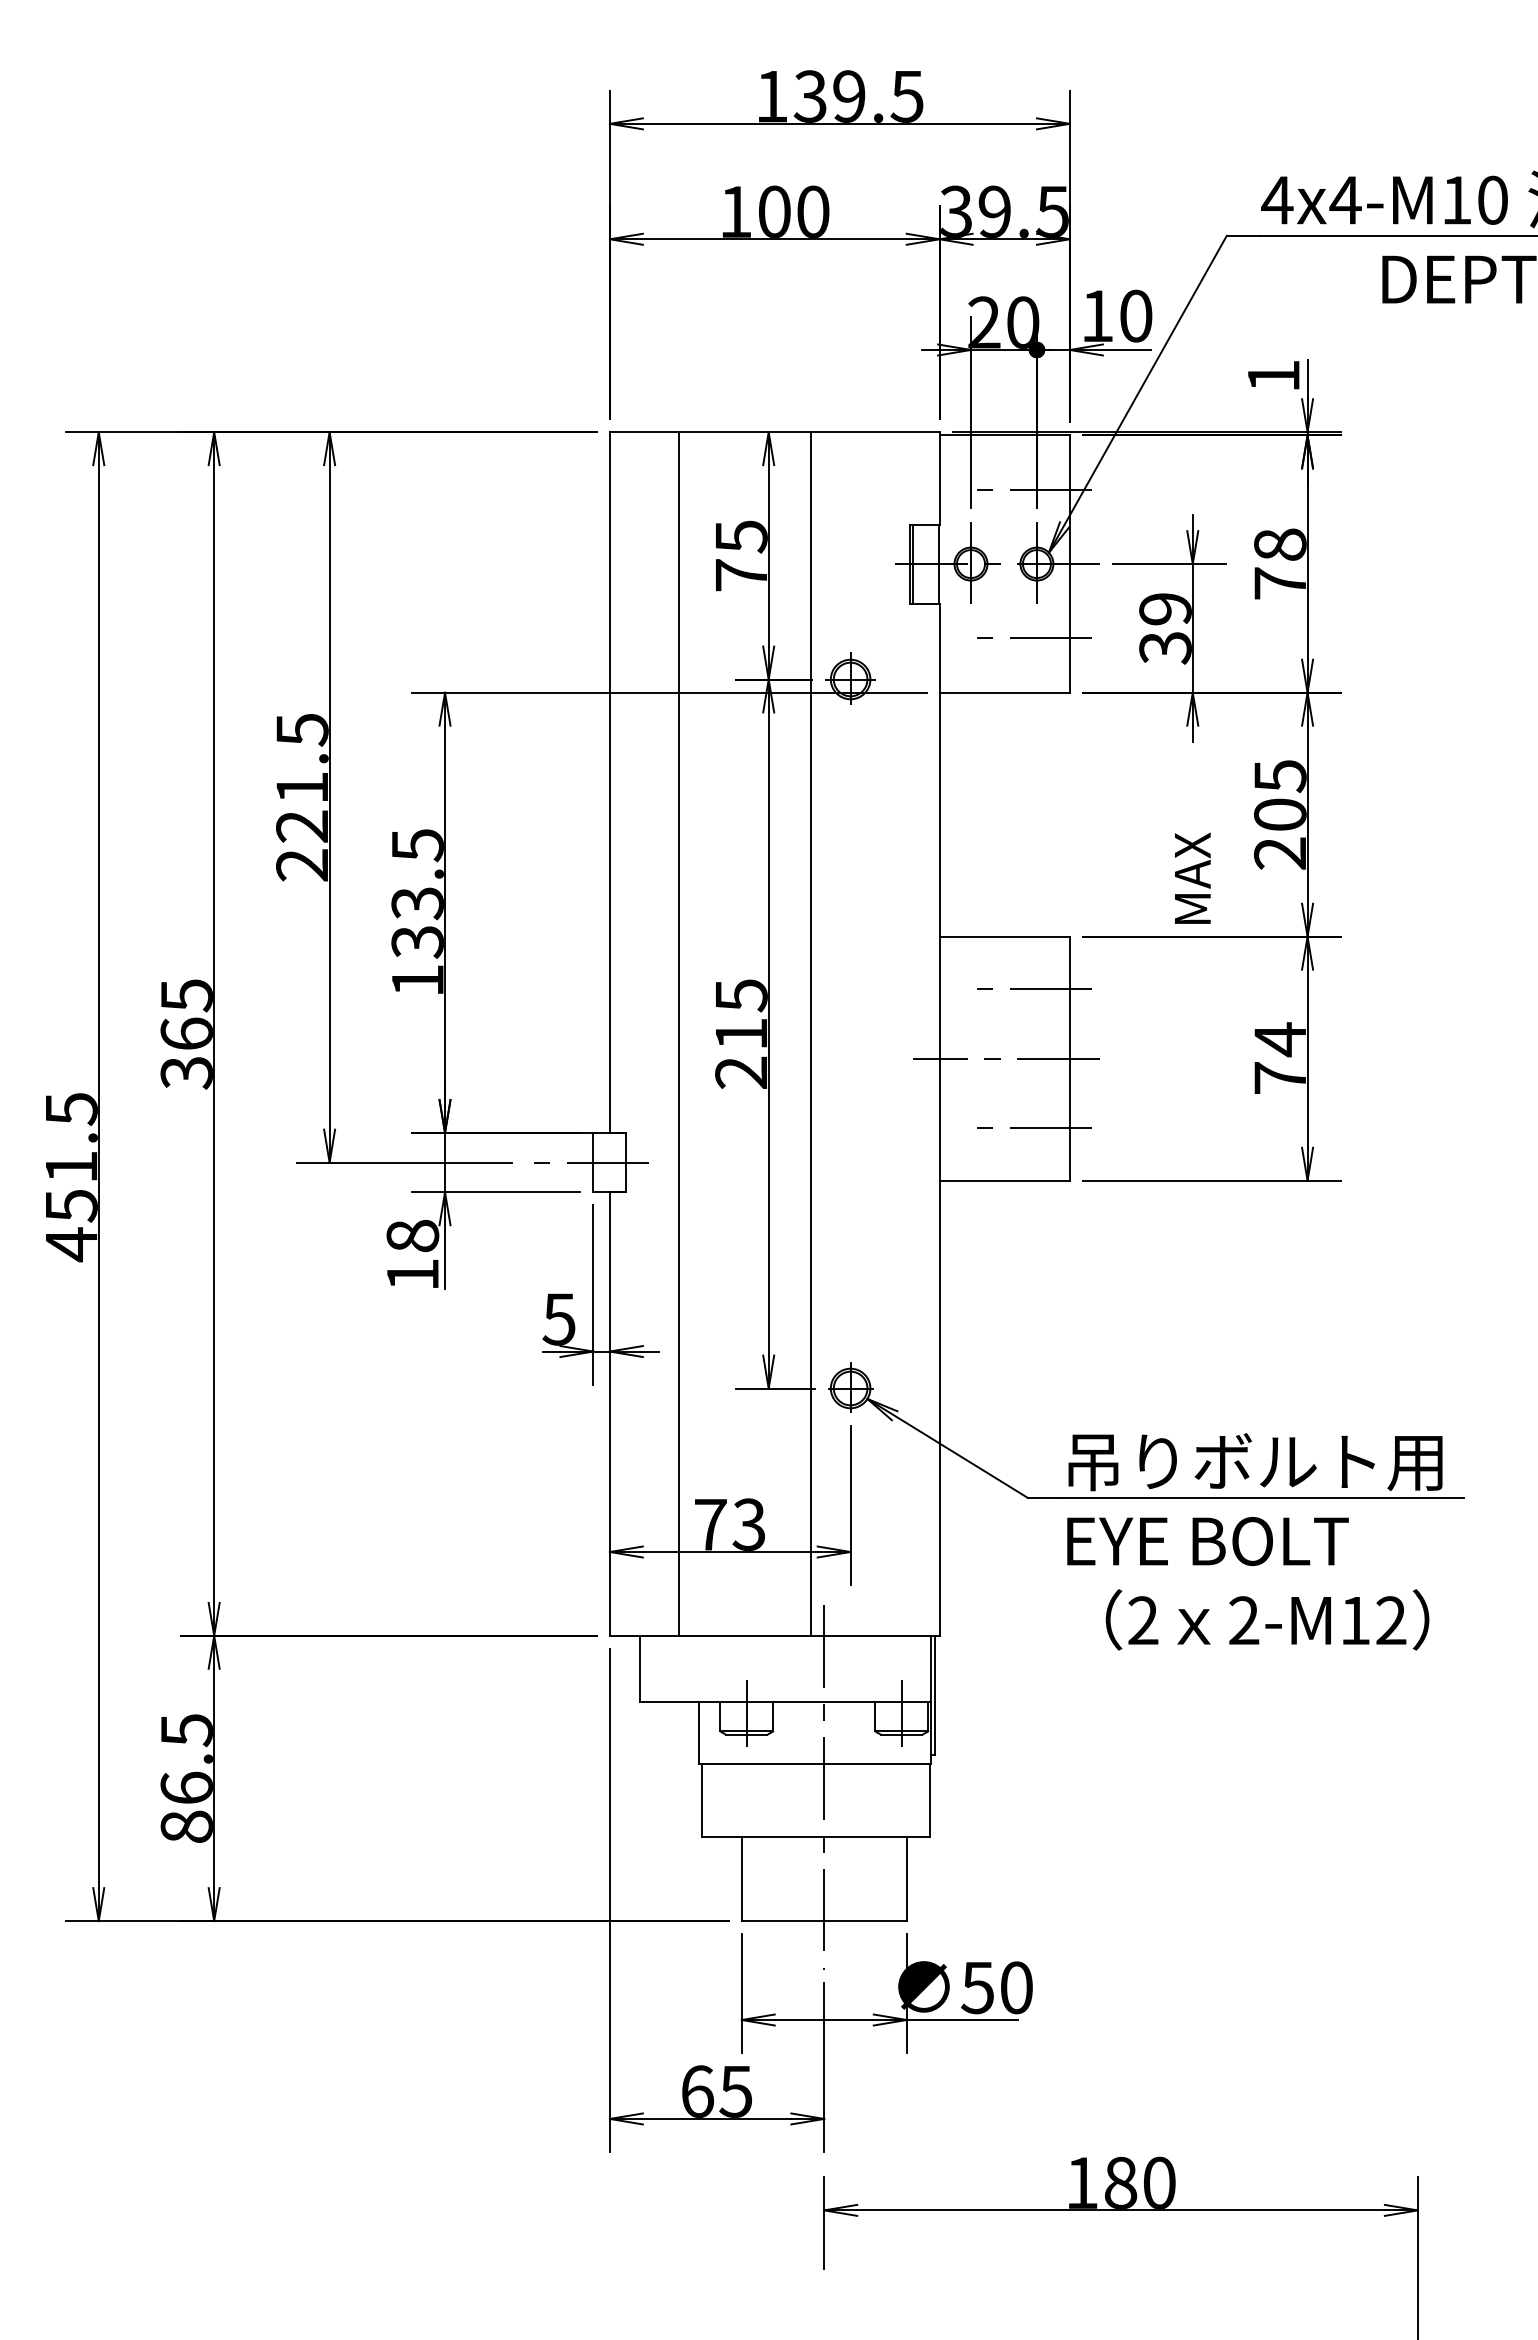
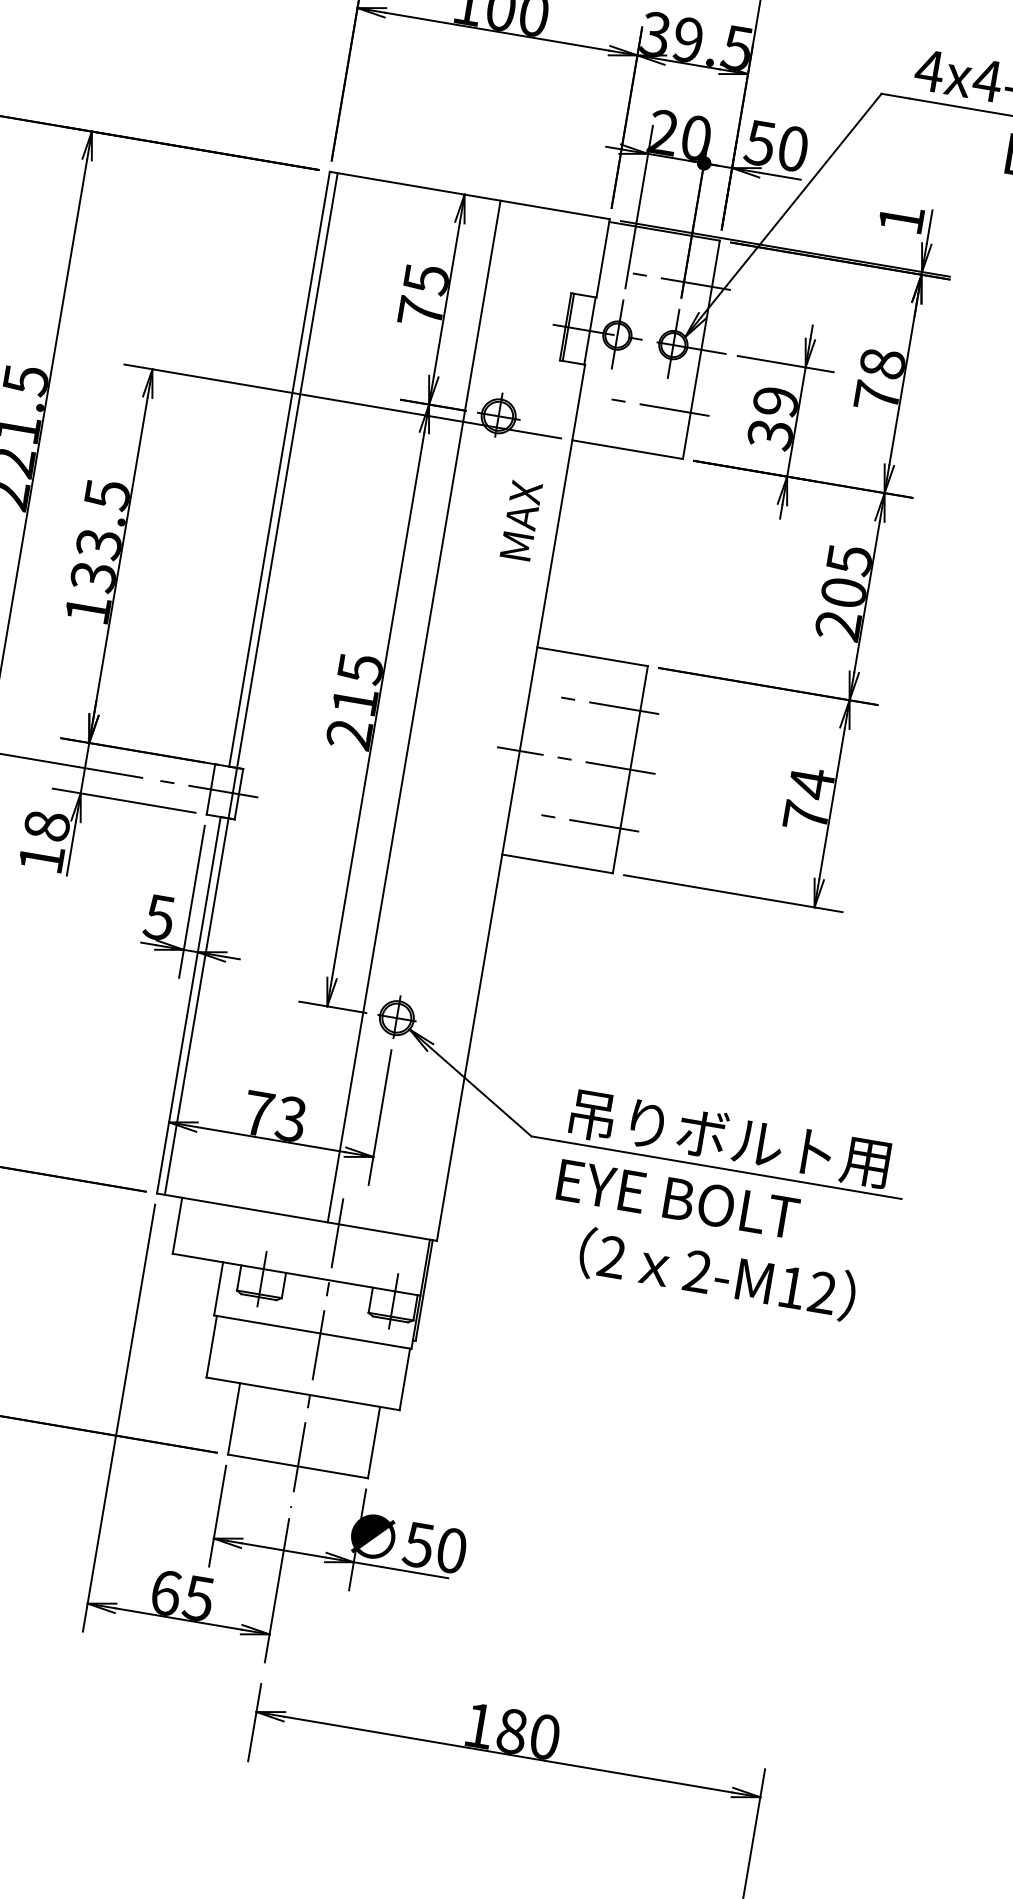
text: (1096, 316) -> (759, 143), 10 -> 50
text: (1192, 877) -> (521, 519), moved
line: (679, 1033) -> (251, 683), moved

